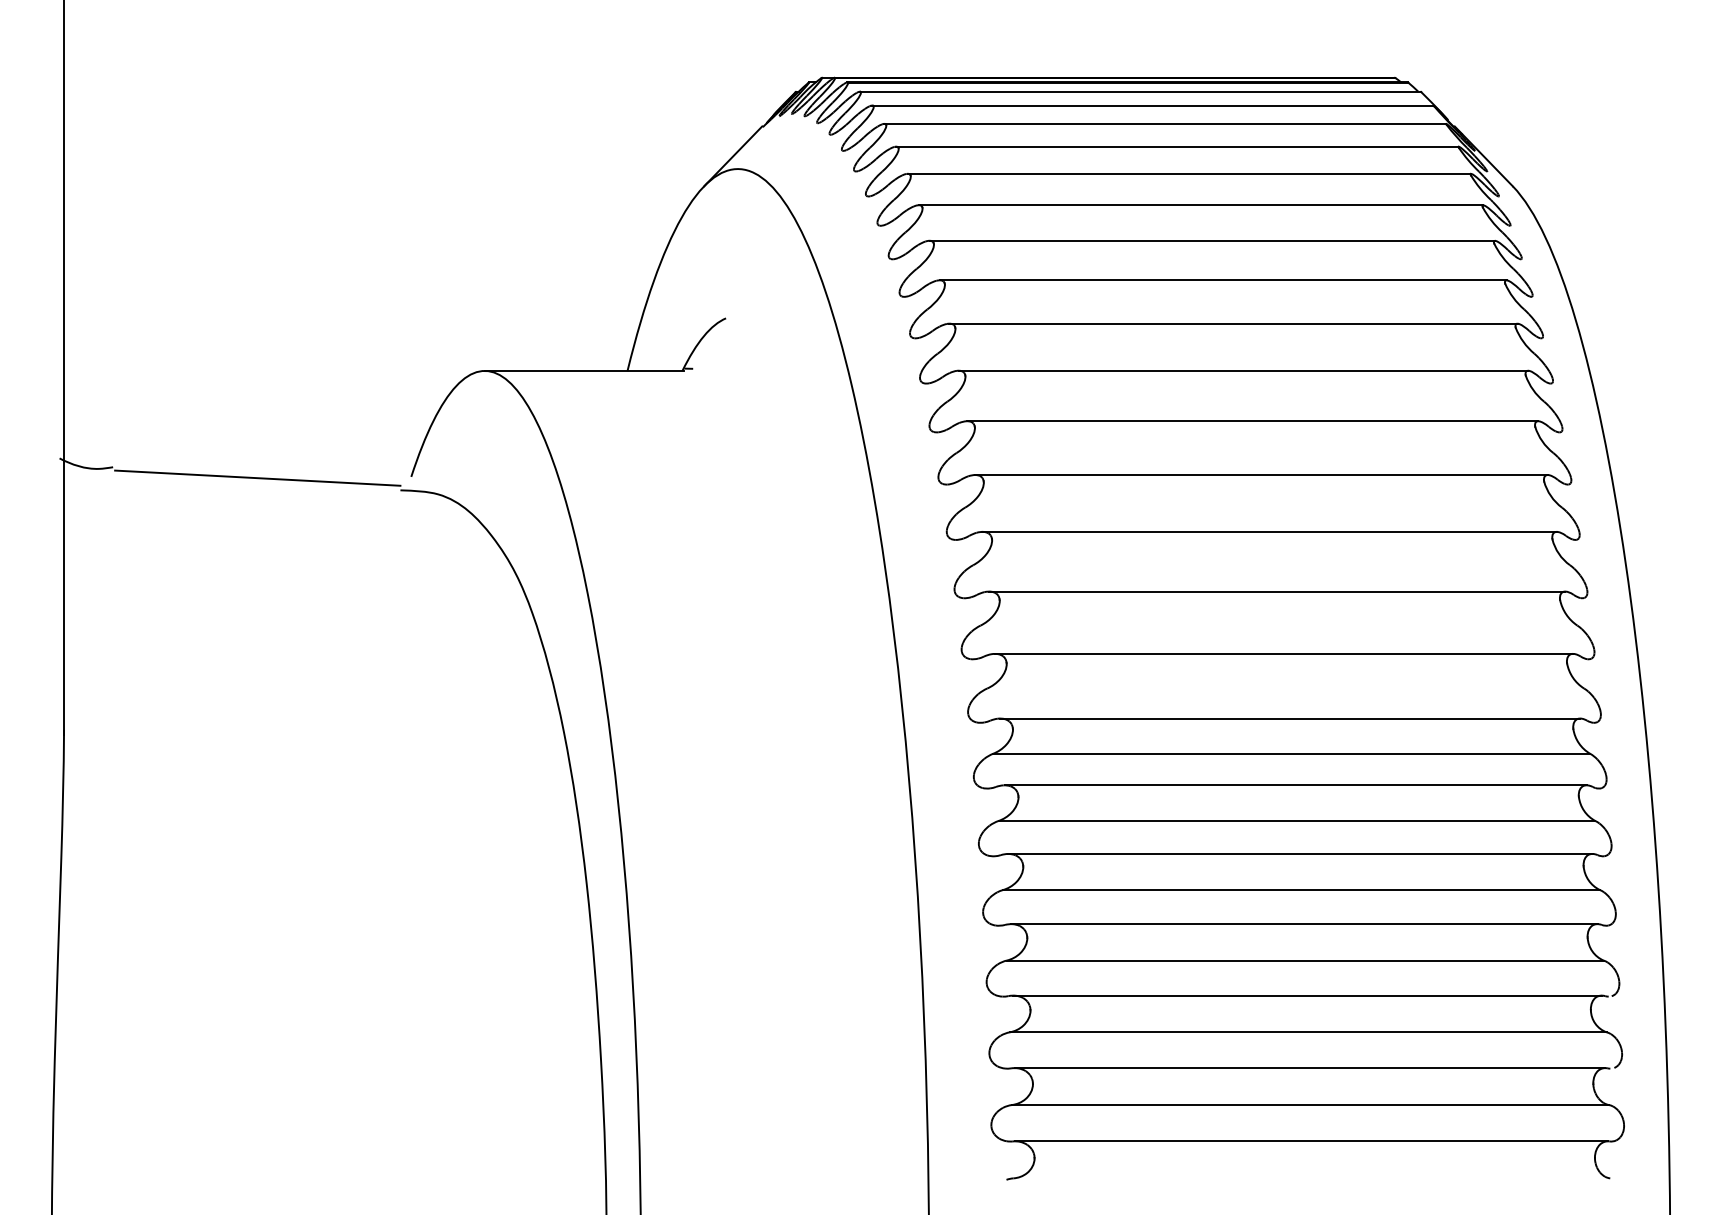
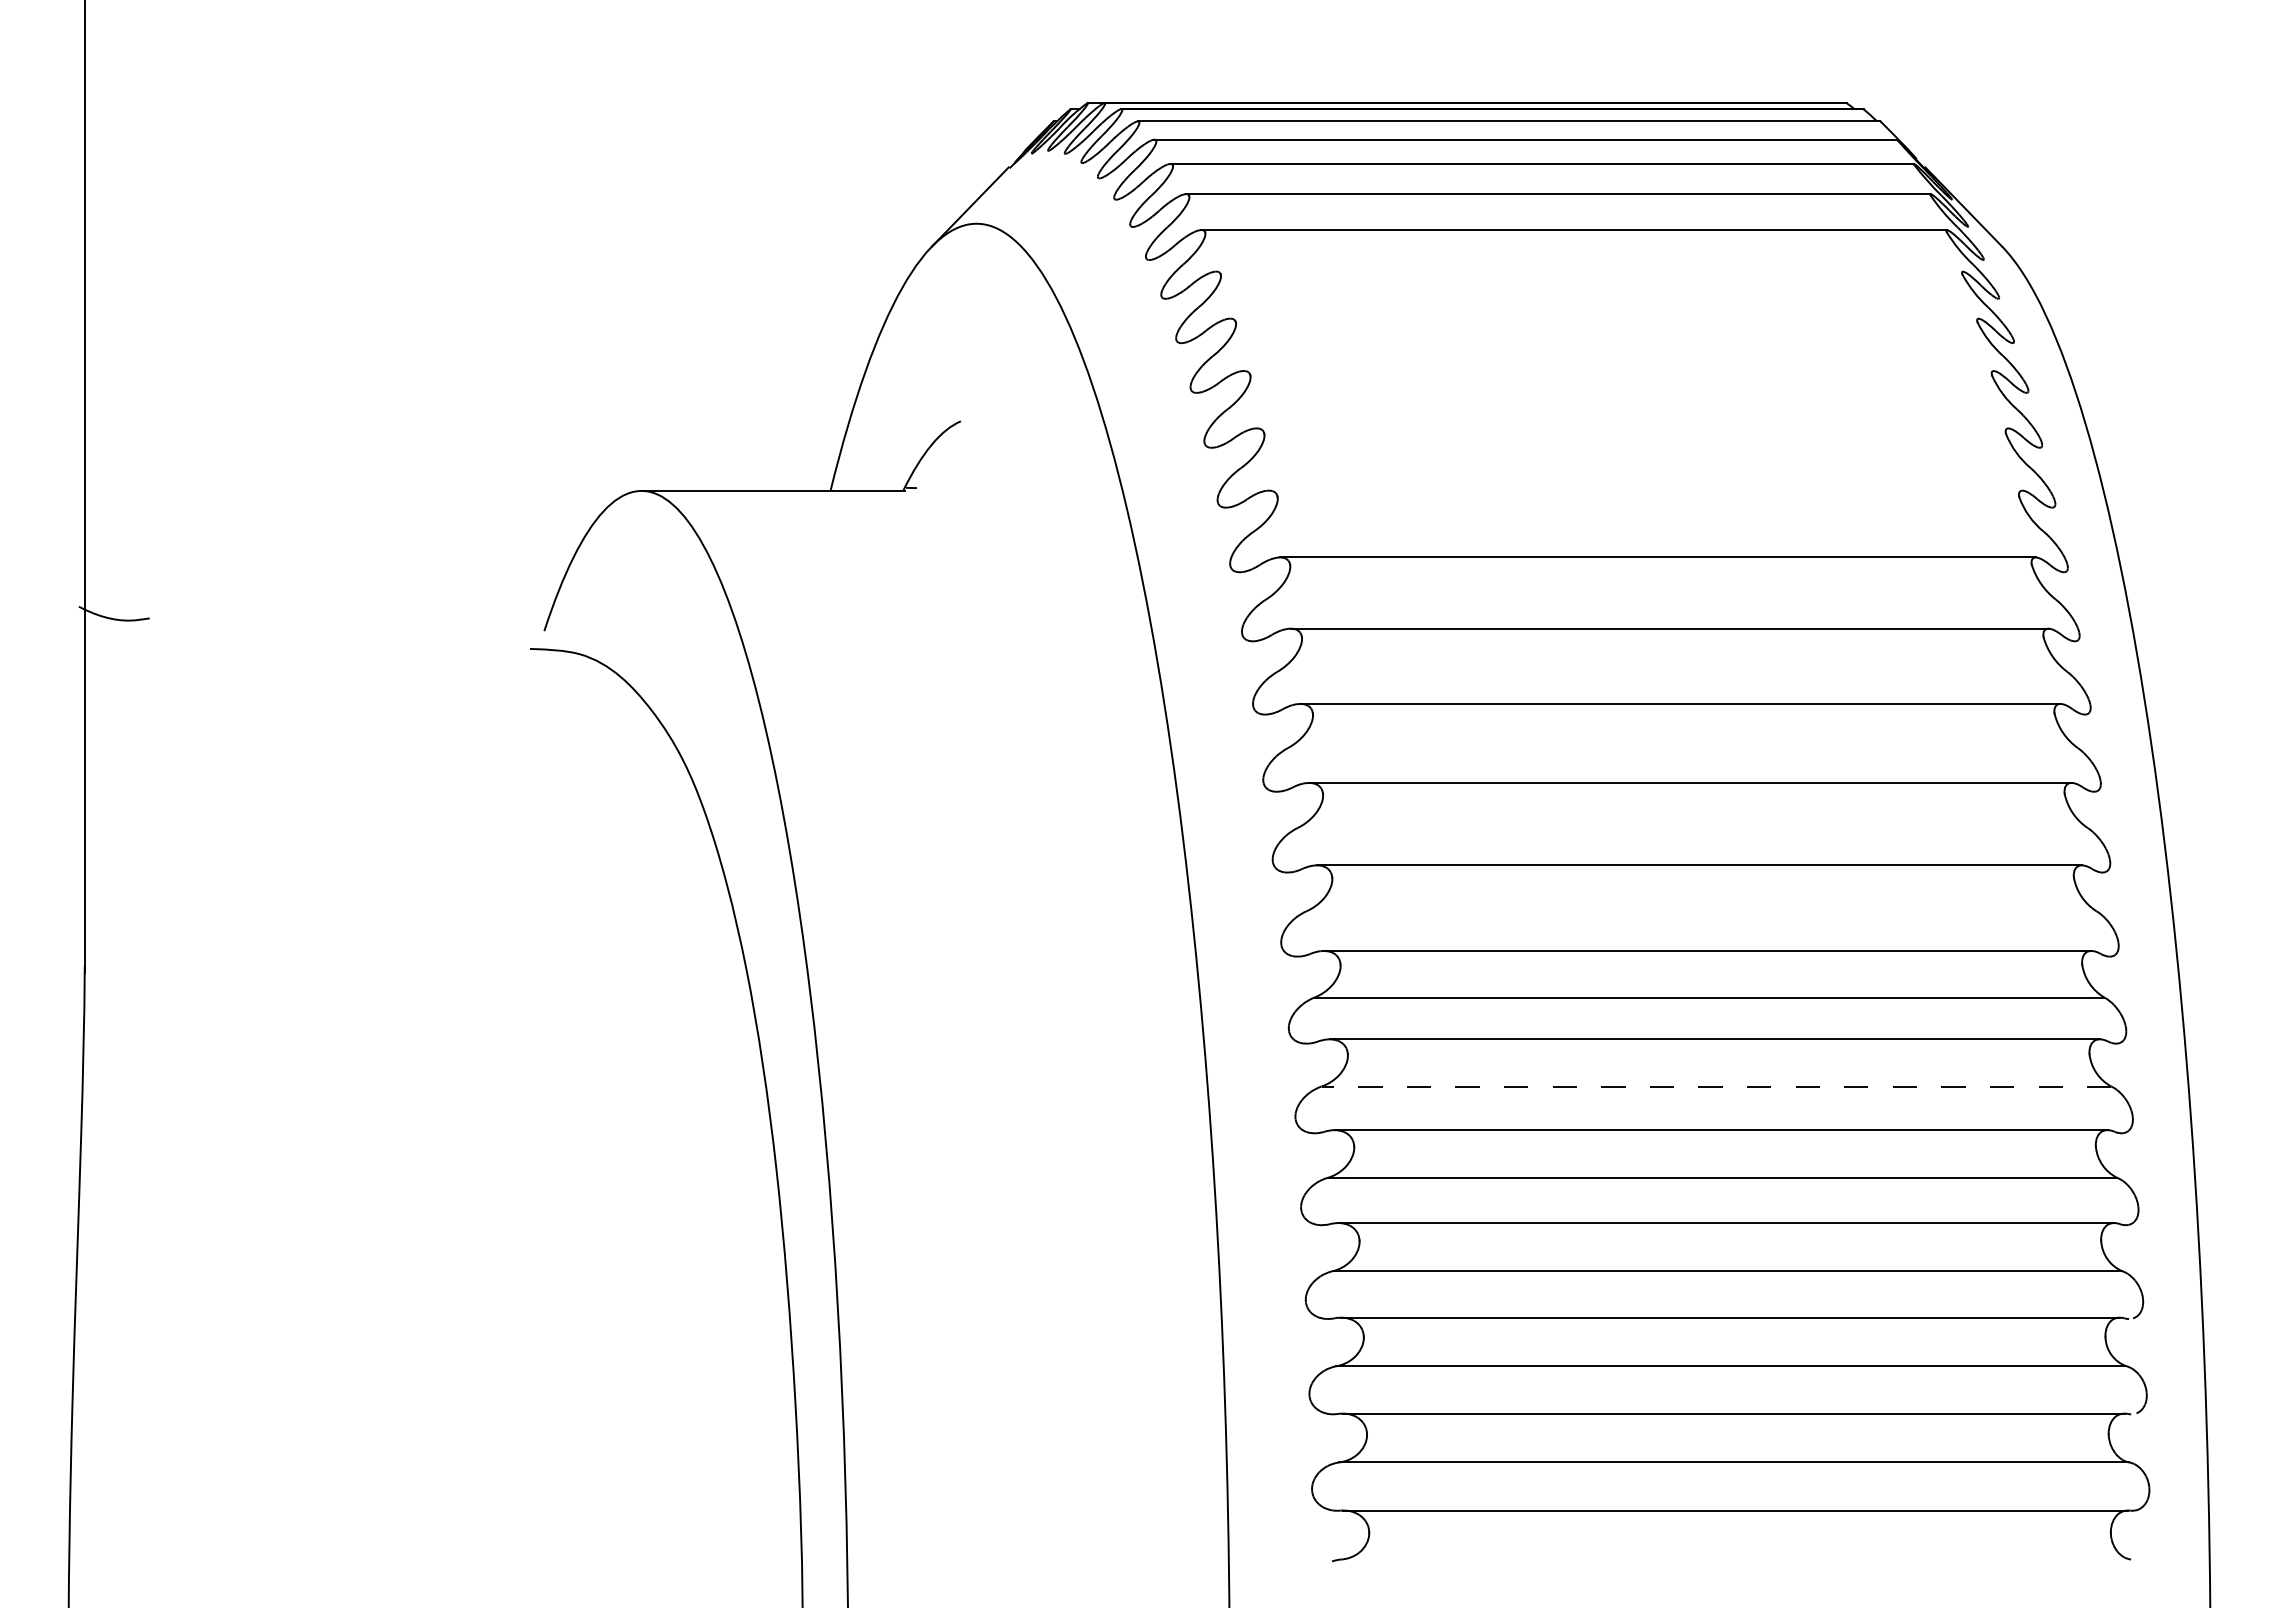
line: (1201, 205) -> (1589, 271), removed
line: (1212, 240) -> (1604, 318), removed
line: (1222, 279) -> (1618, 370), removed
line: (1233, 323) -> (1632, 428), removed
line: (1243, 370) -> (1645, 490), removed
line: (257, 477) -> (340, 632), removed
line: (1296, 820) -> (1716, 1086), solid -> dashed

